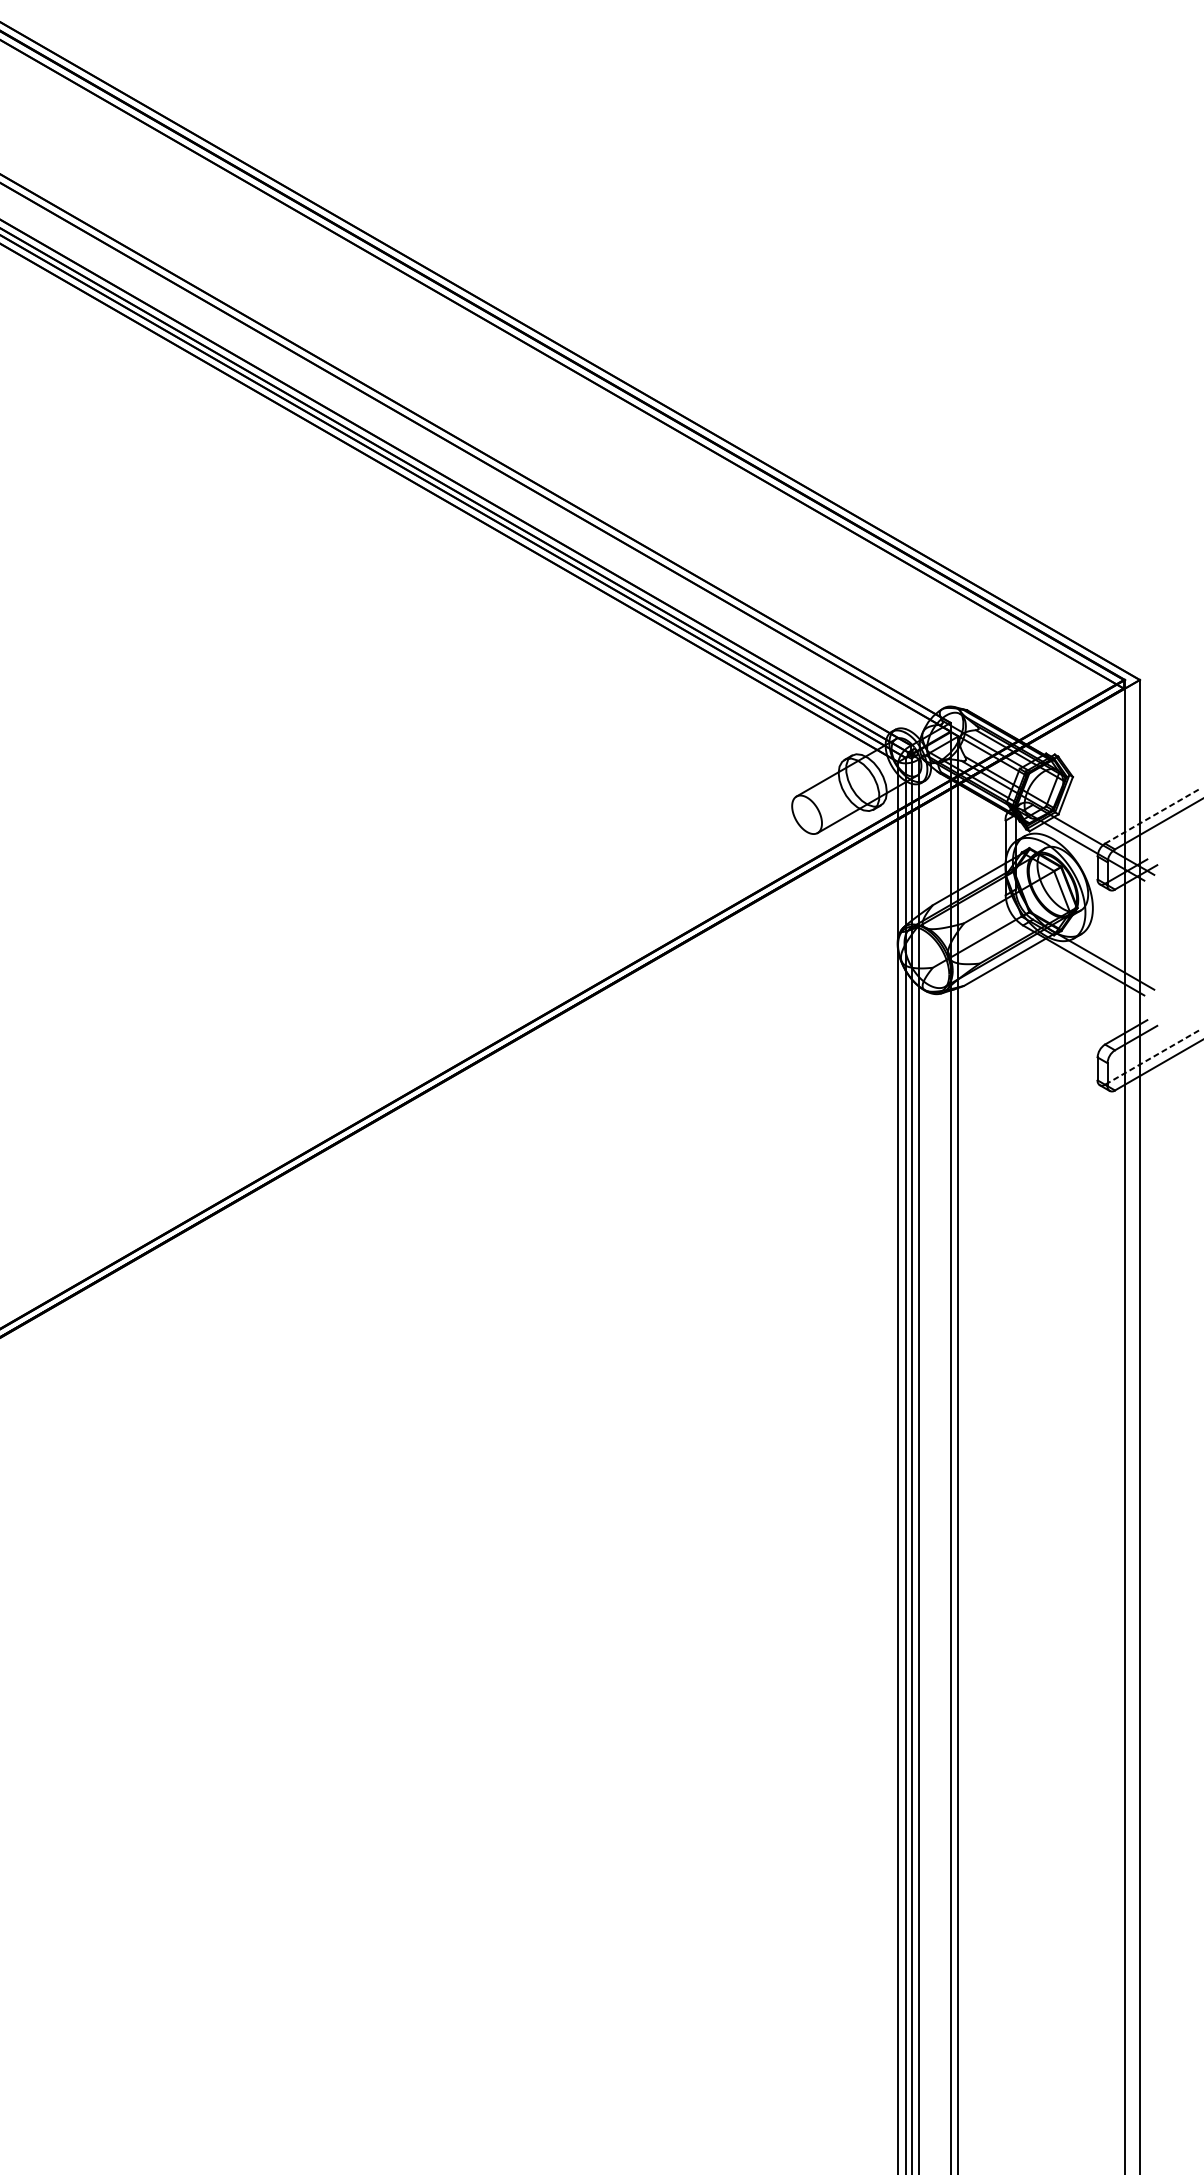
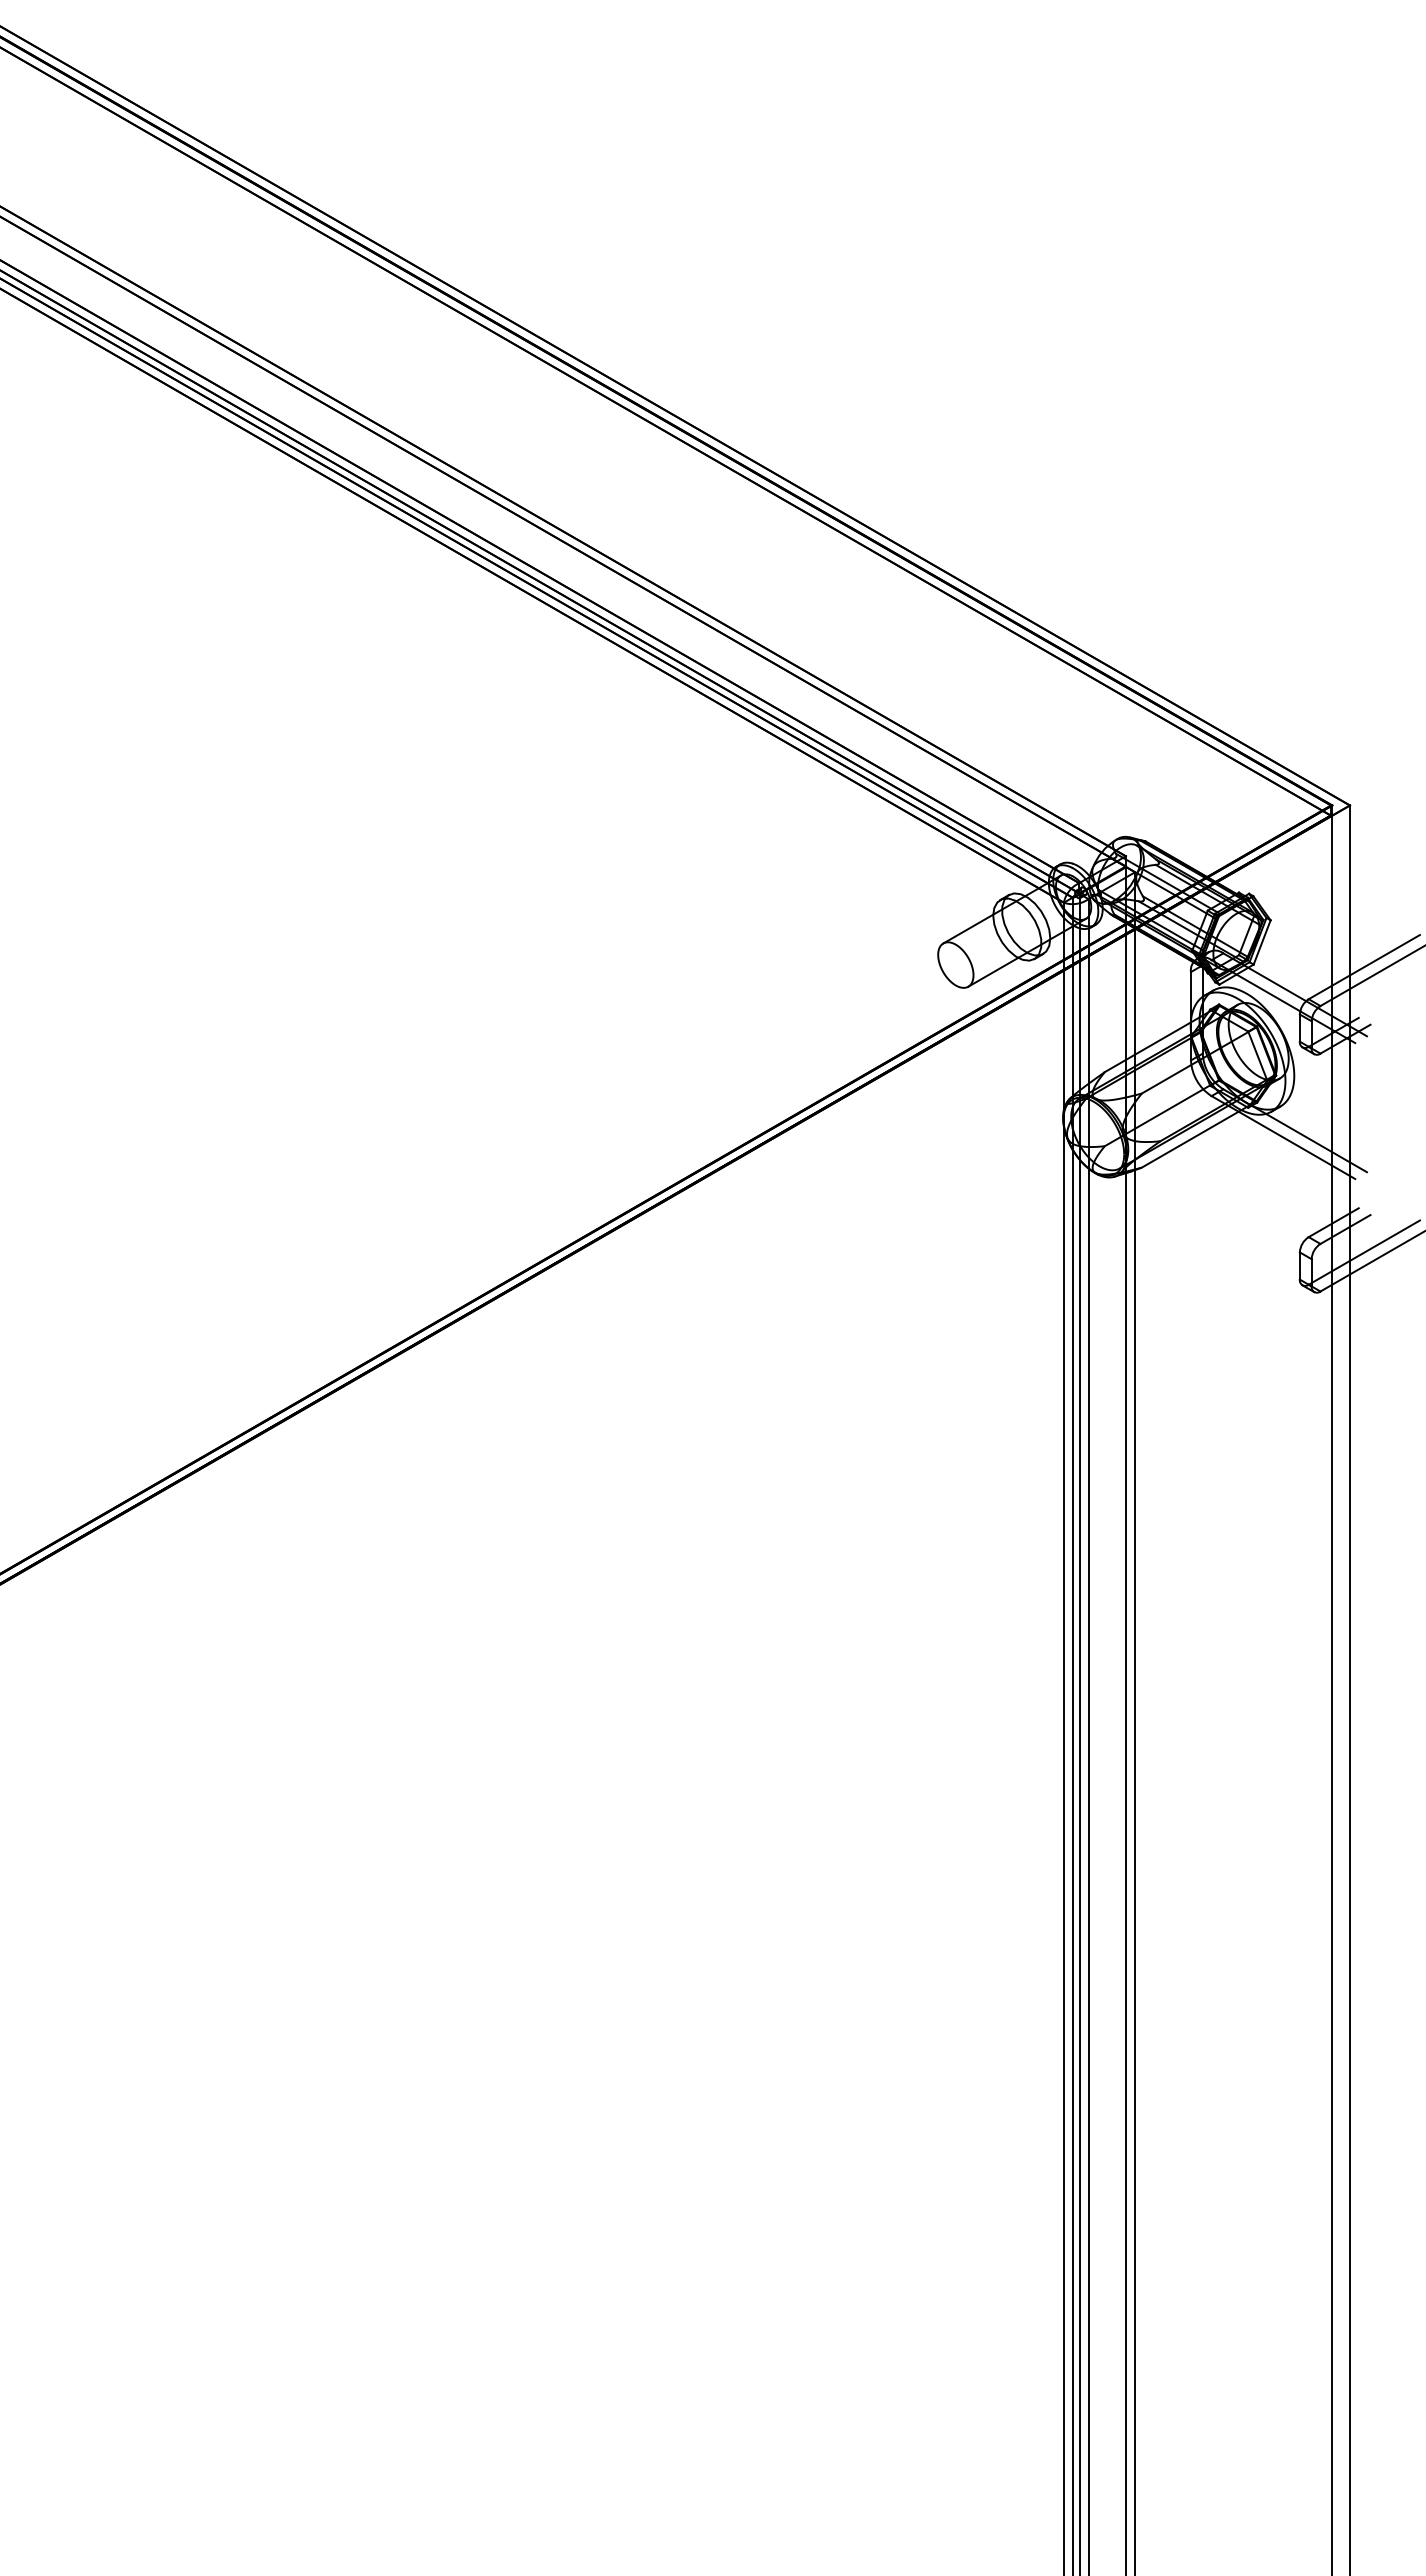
line: (1152, 815) -> (1364, 966), dashed -> solid
line: (1151, 1057) -> (1363, 1252), dashed -> solid

